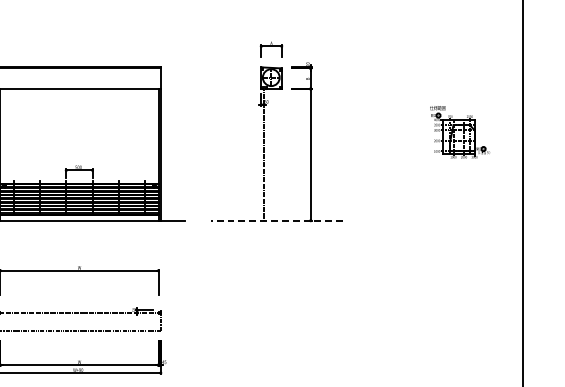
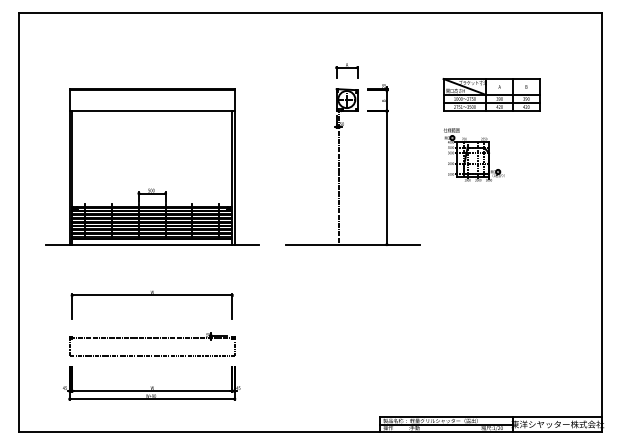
part: (413, 72) -> (491, 94), added
part: (459, 131) -> (473, 154), moved
line: (276, 220) -> (352, 244), dashed -> solid

